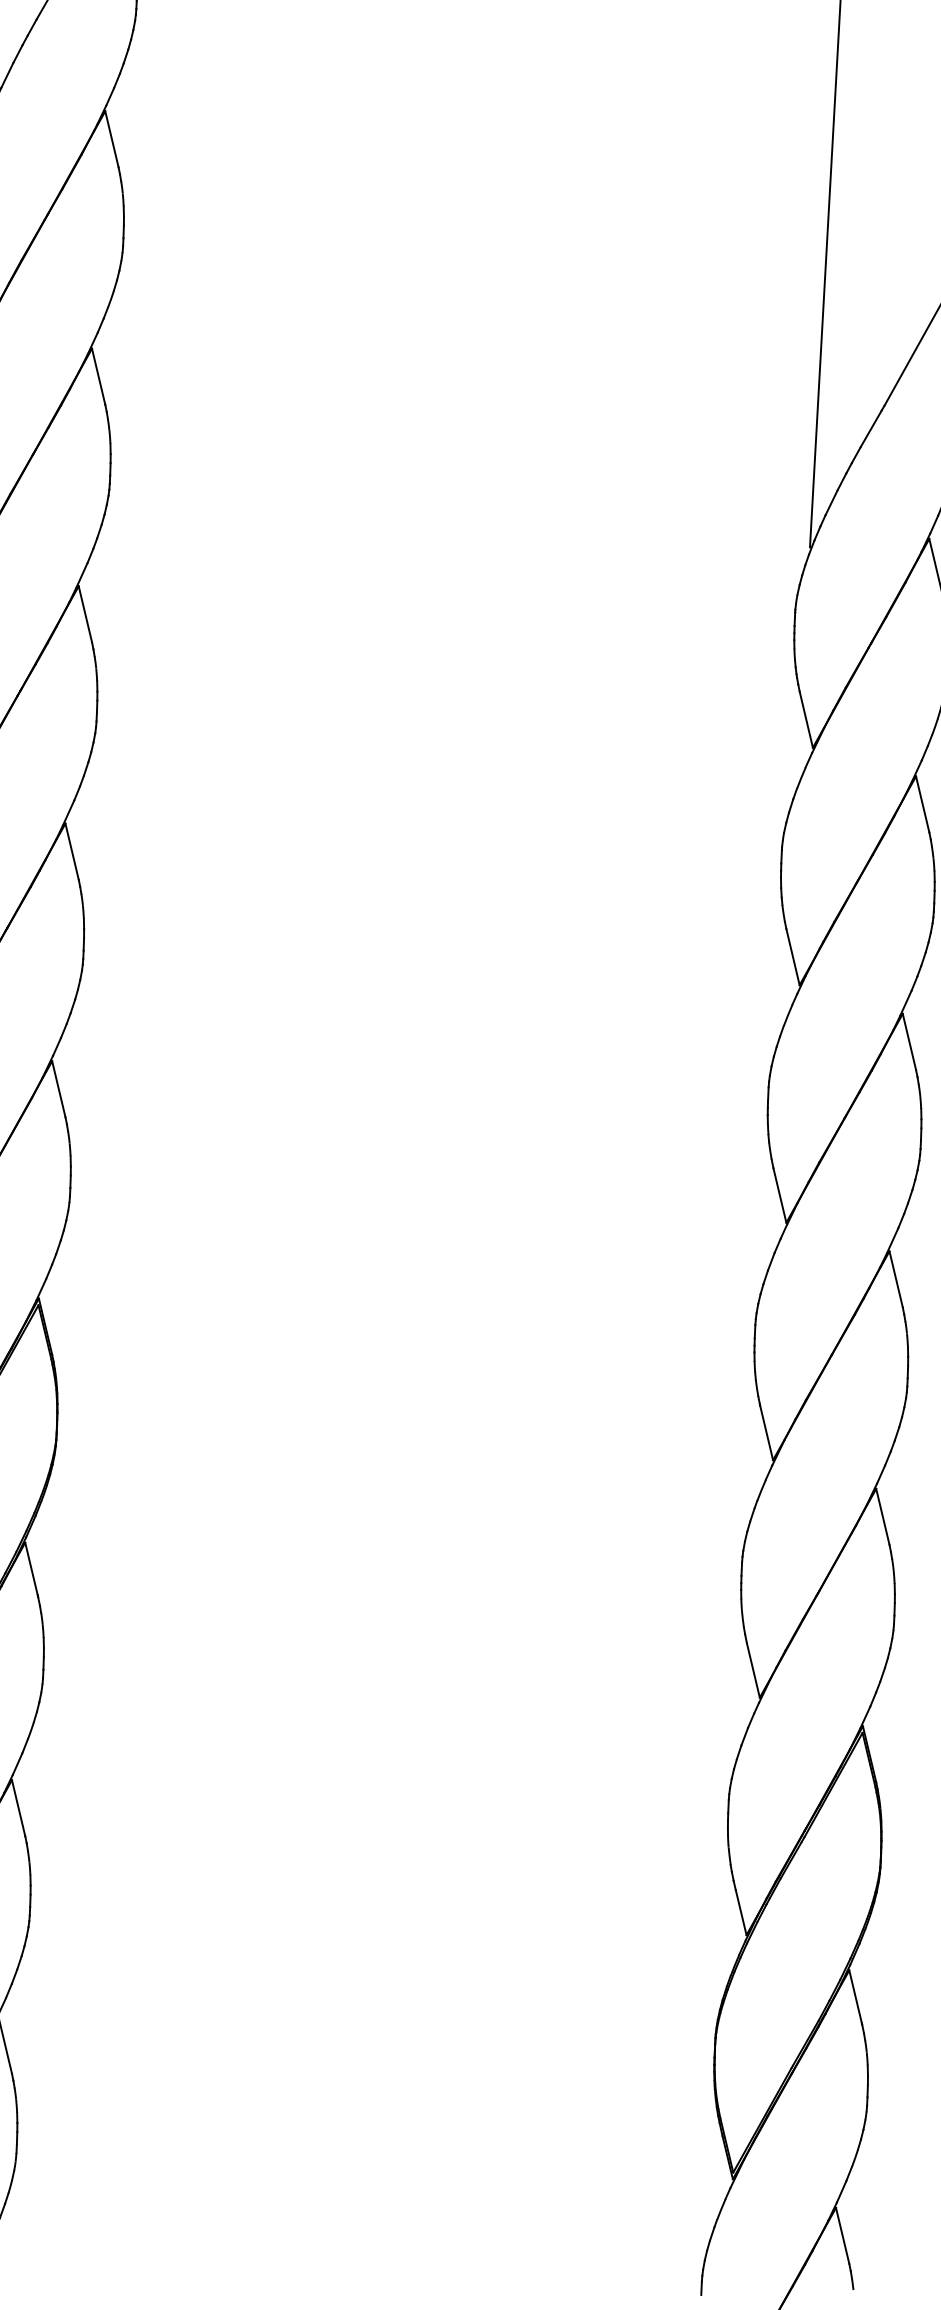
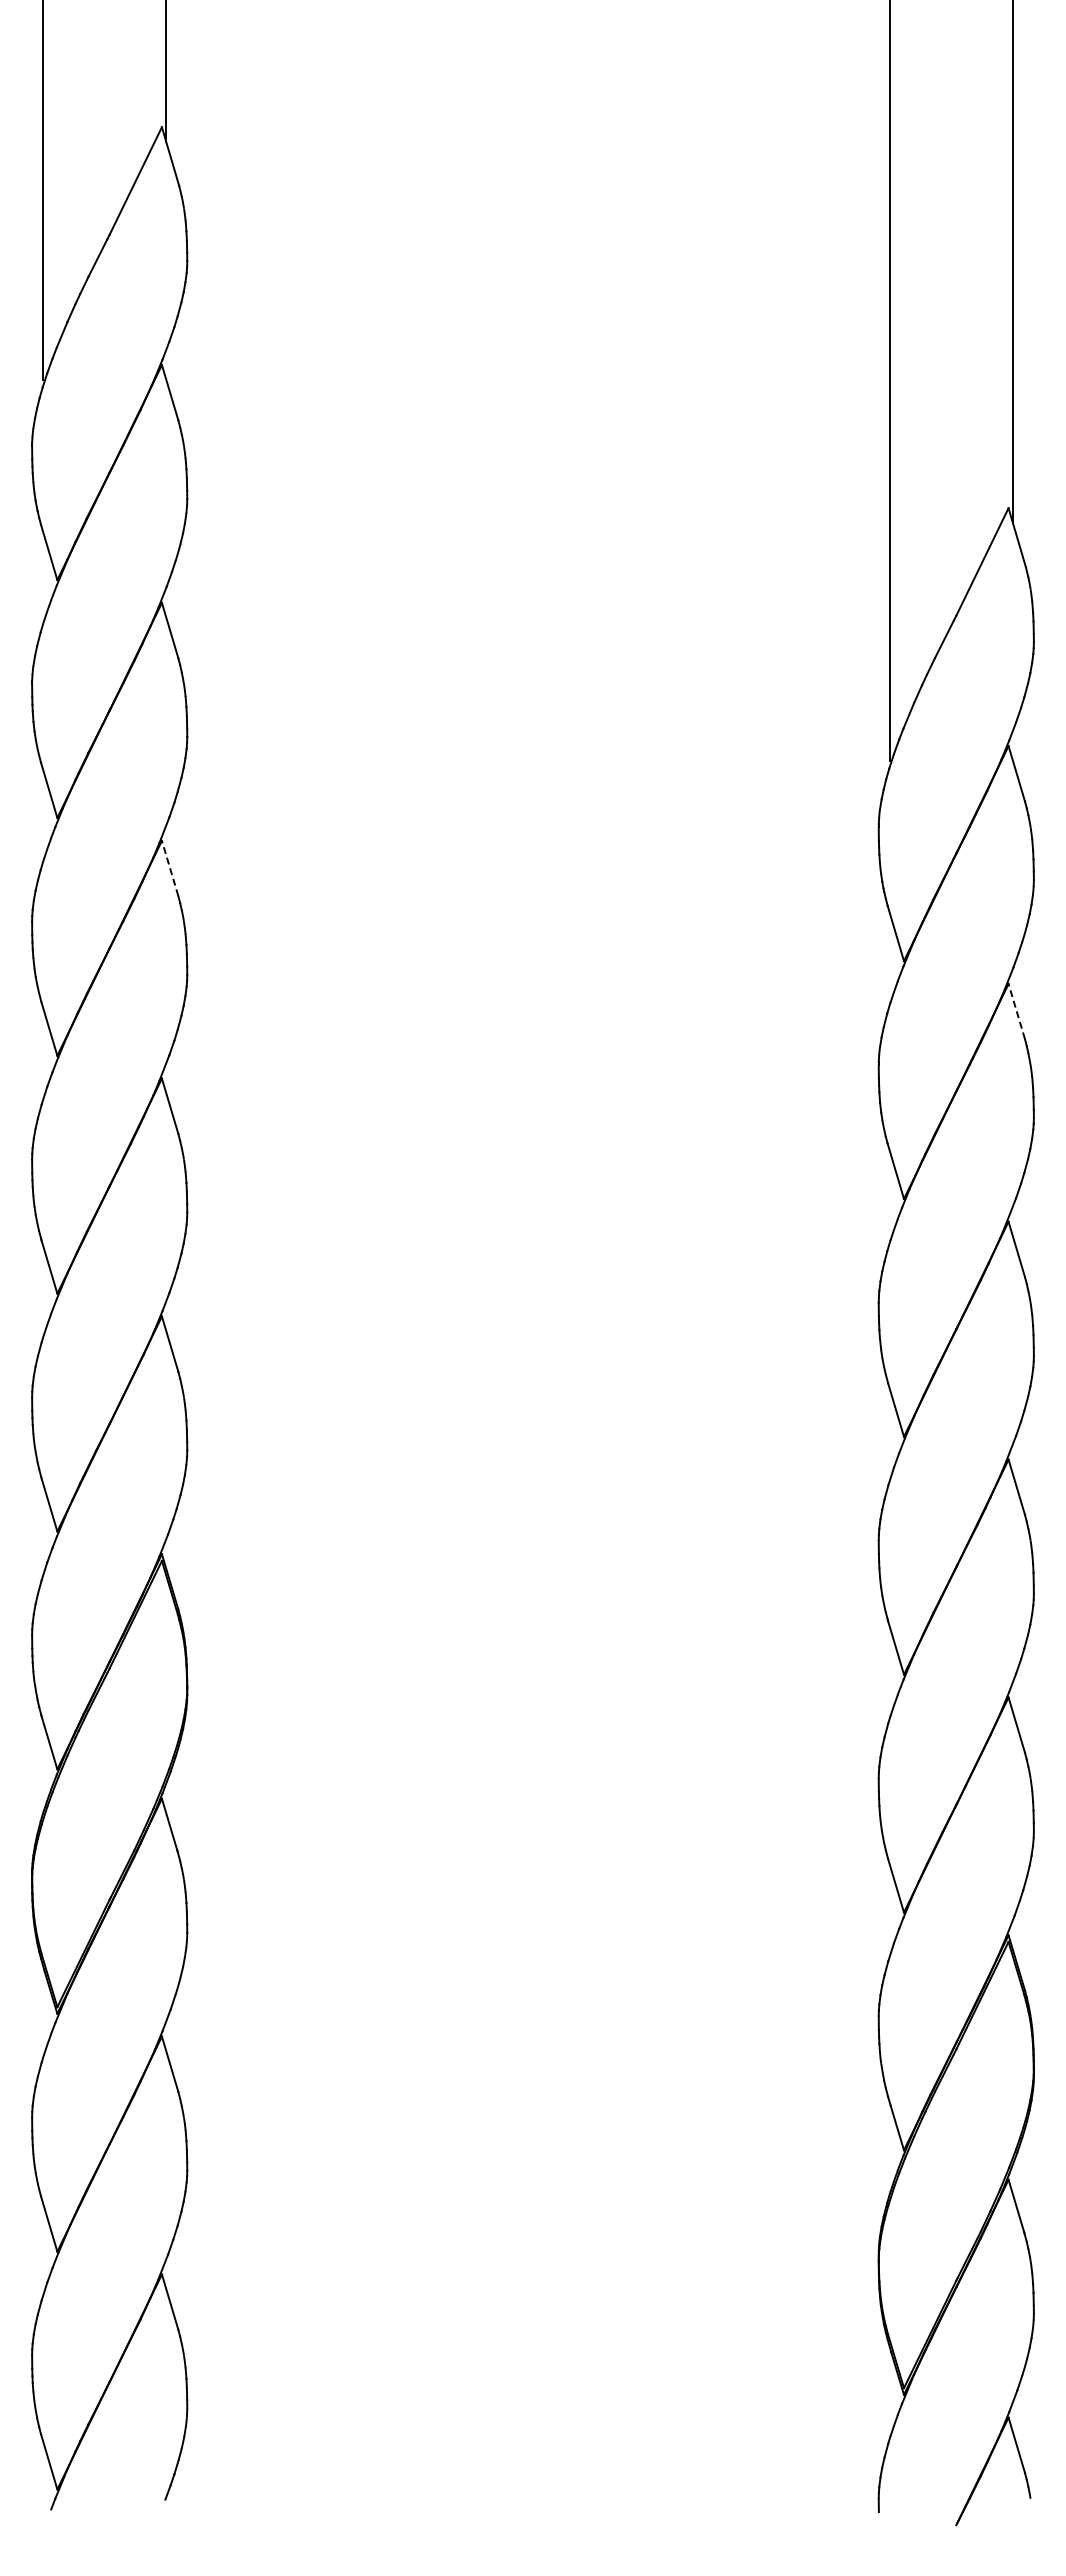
line: (85, 614) -> (170, 868), solid -> dashed
line: (922, 804) -> (1016, 1011), solid -> dashed

